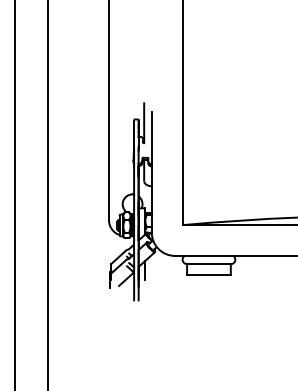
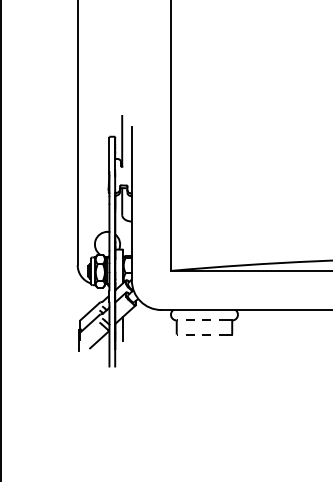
line: (206, 264) -> (201, 320), solid -> dashed
line: (206, 275) -> (201, 334), solid -> dashed

